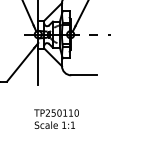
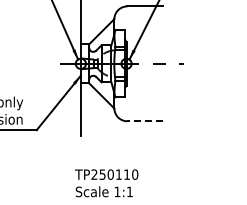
line: (84, 75) -> (145, 121), solid -> dashed

